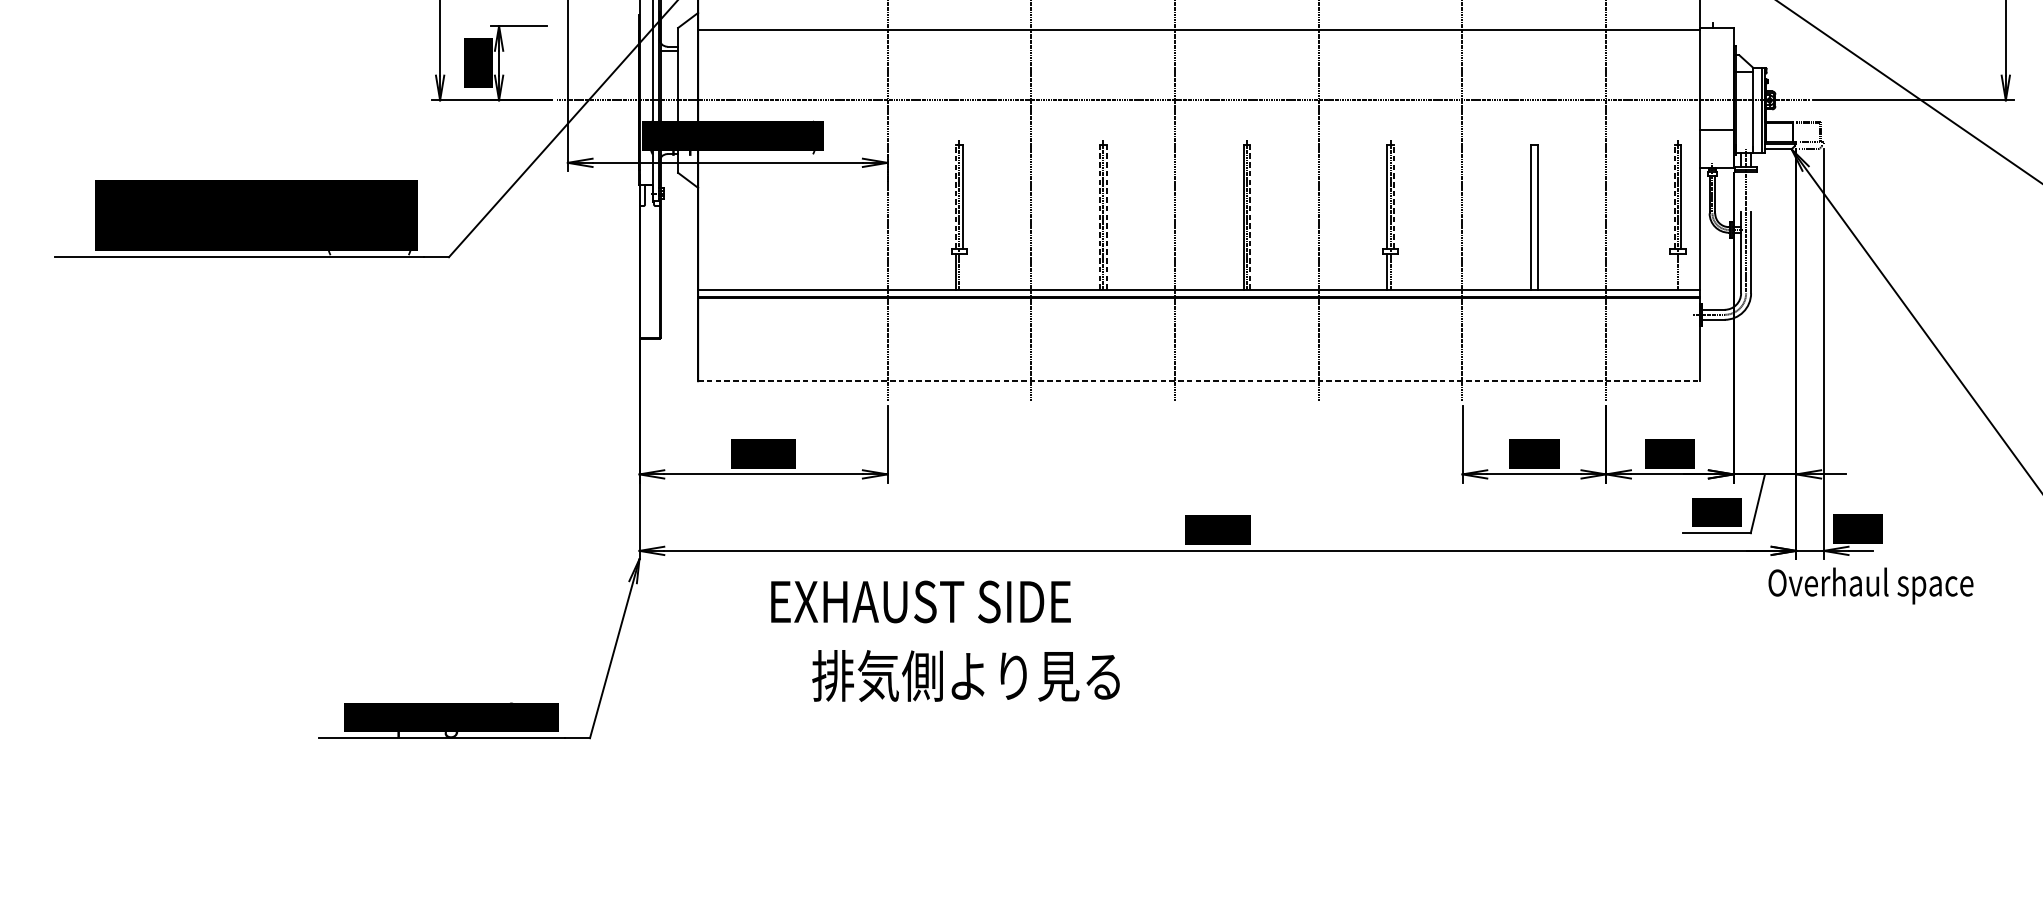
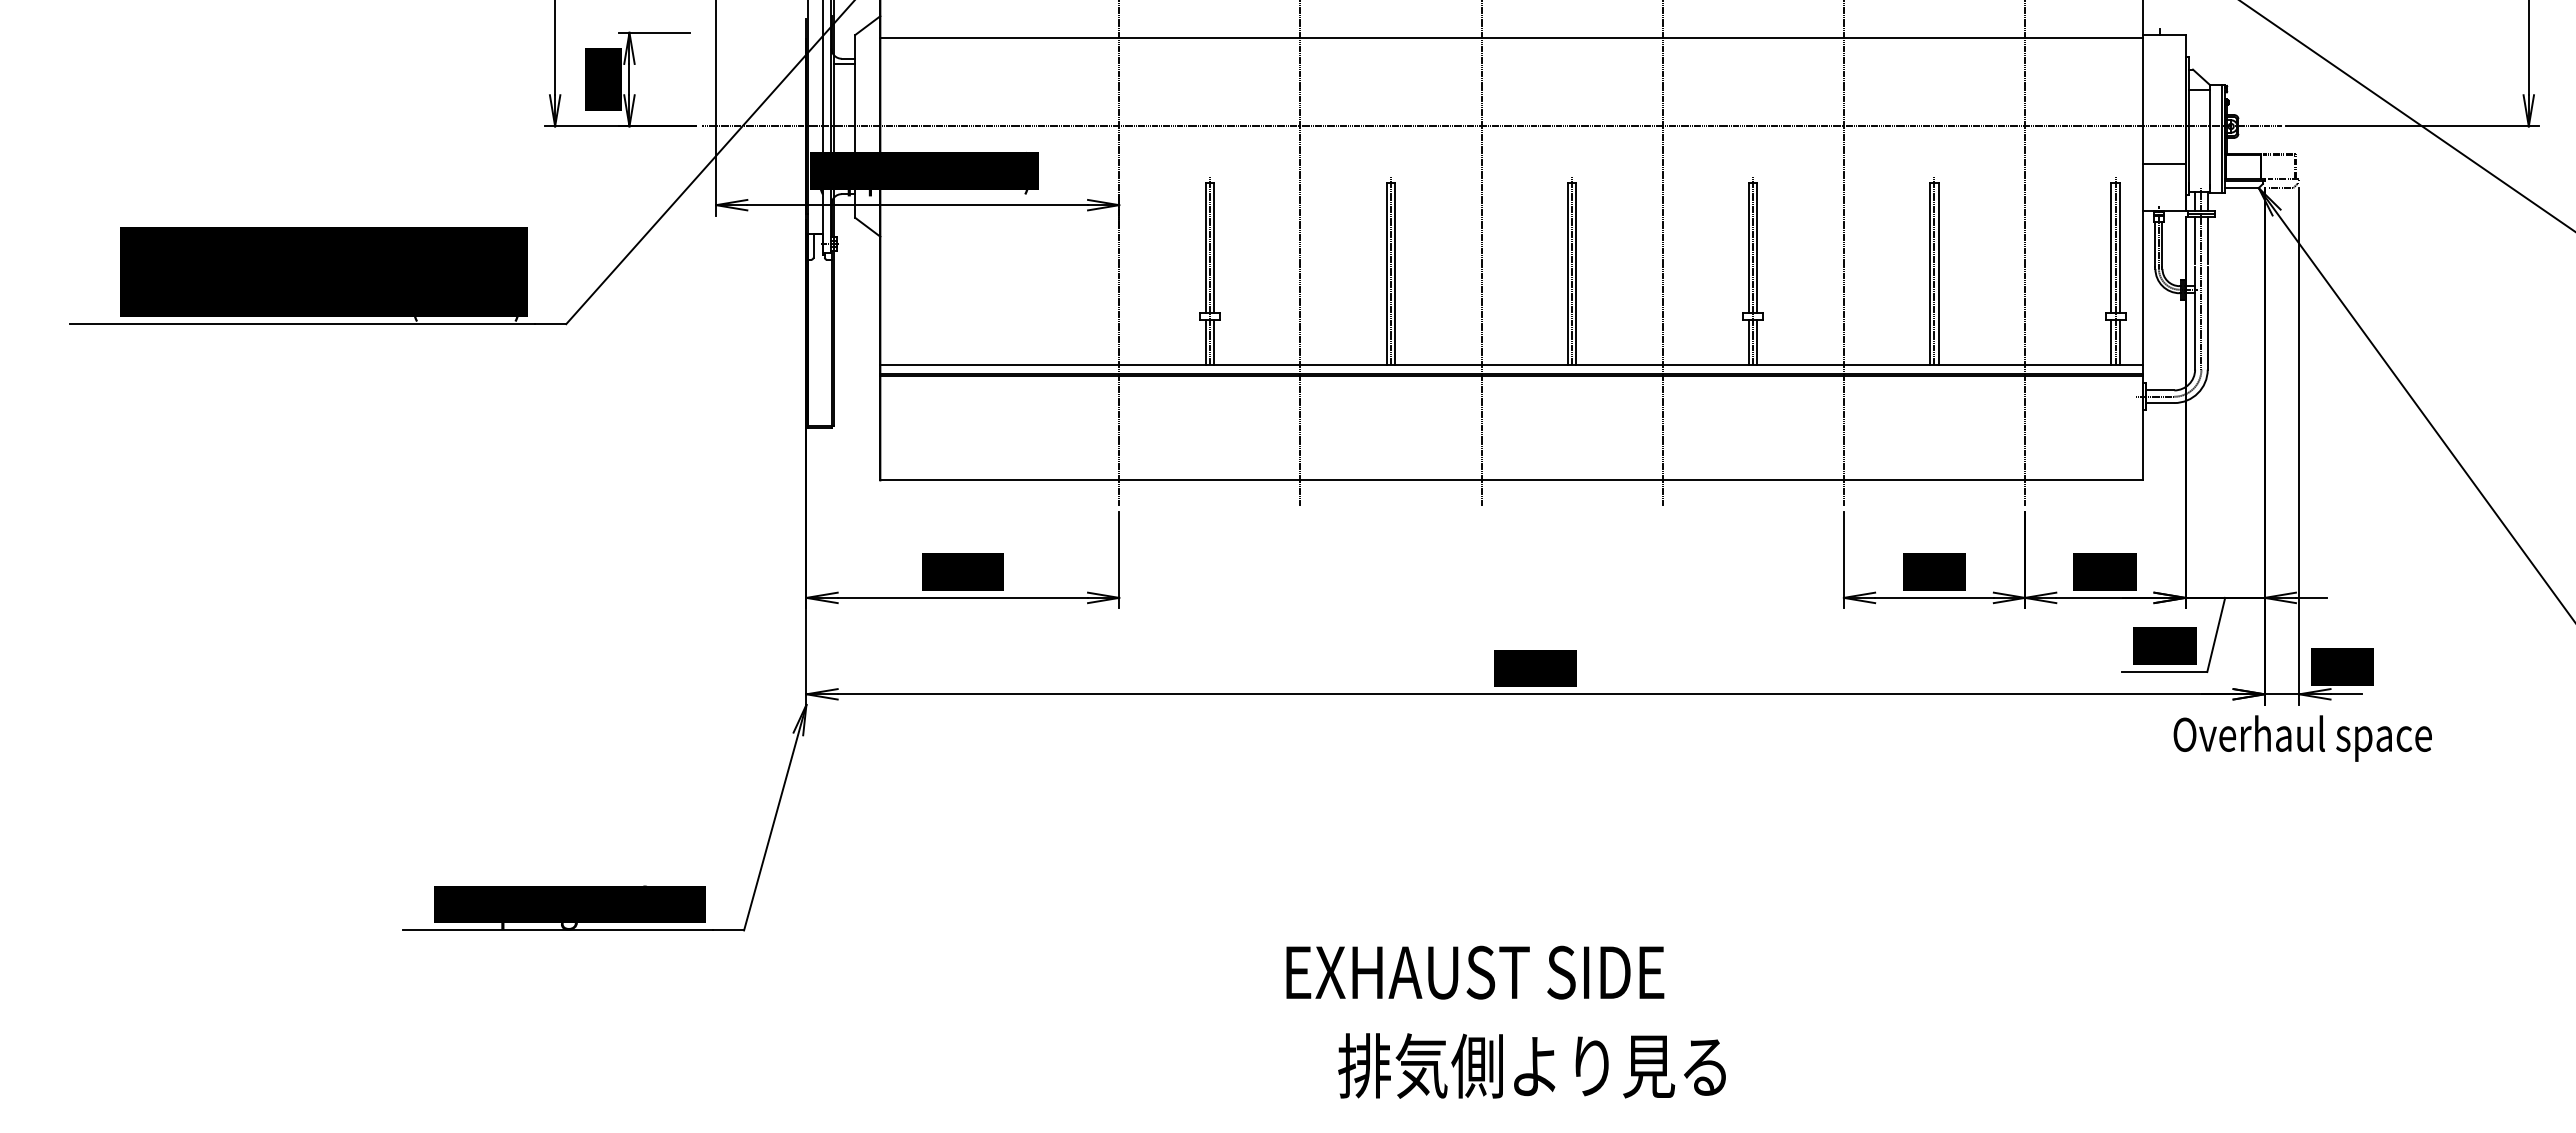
line: (1741, 190) -> (2195, 240), added
line: (1750, 190) -> (2207, 240), added
line: (956, 196) -> (1205, 247), dashed -> solid
line: (1393, 196) -> (1757, 247), dashed -> solid
line: (1674, 196) -> (2111, 247), dashed -> solid
line: (1534, 214) -> (1934, 270), added
line: (1099, 217) -> (1386, 273), dashed -> solid
line: (1106, 217) -> (1395, 273), dashed -> solid
line: (1250, 217) -> (1576, 273), dashed -> solid
line: (962, 271) -> (1213, 342), added
line: (1393, 271) -> (1757, 342), added
line: (1674, 271) -> (2111, 342), added
line: (1681, 271) -> (2119, 342), added
line: (1199, 381) -> (1512, 480), dashed -> solid
text: (1870, 585) -> (2302, 738), moved
text: (944, 640) -> (1505, 1021), moved

